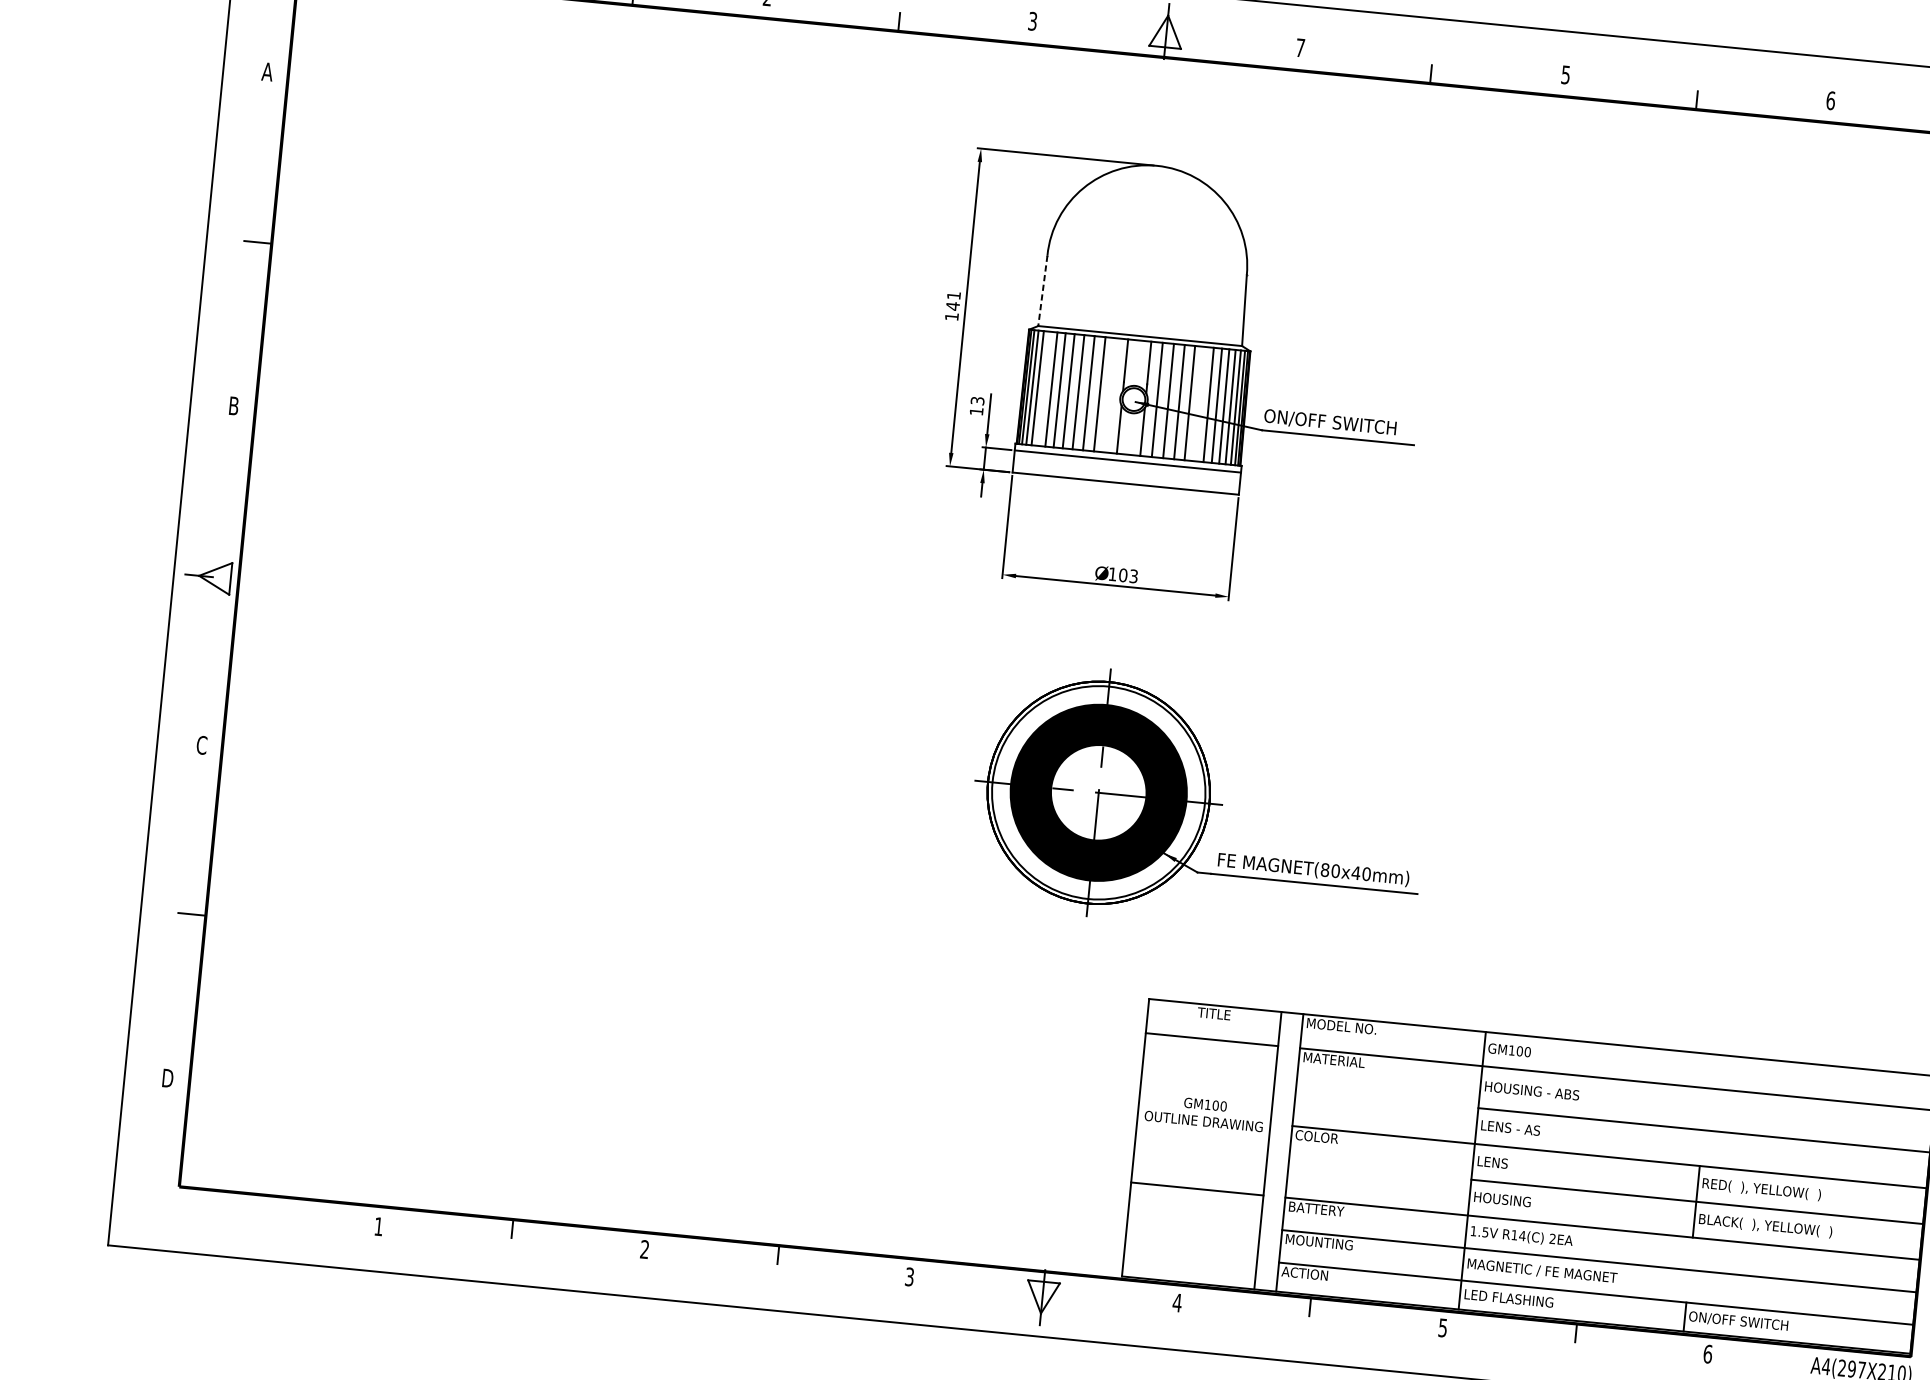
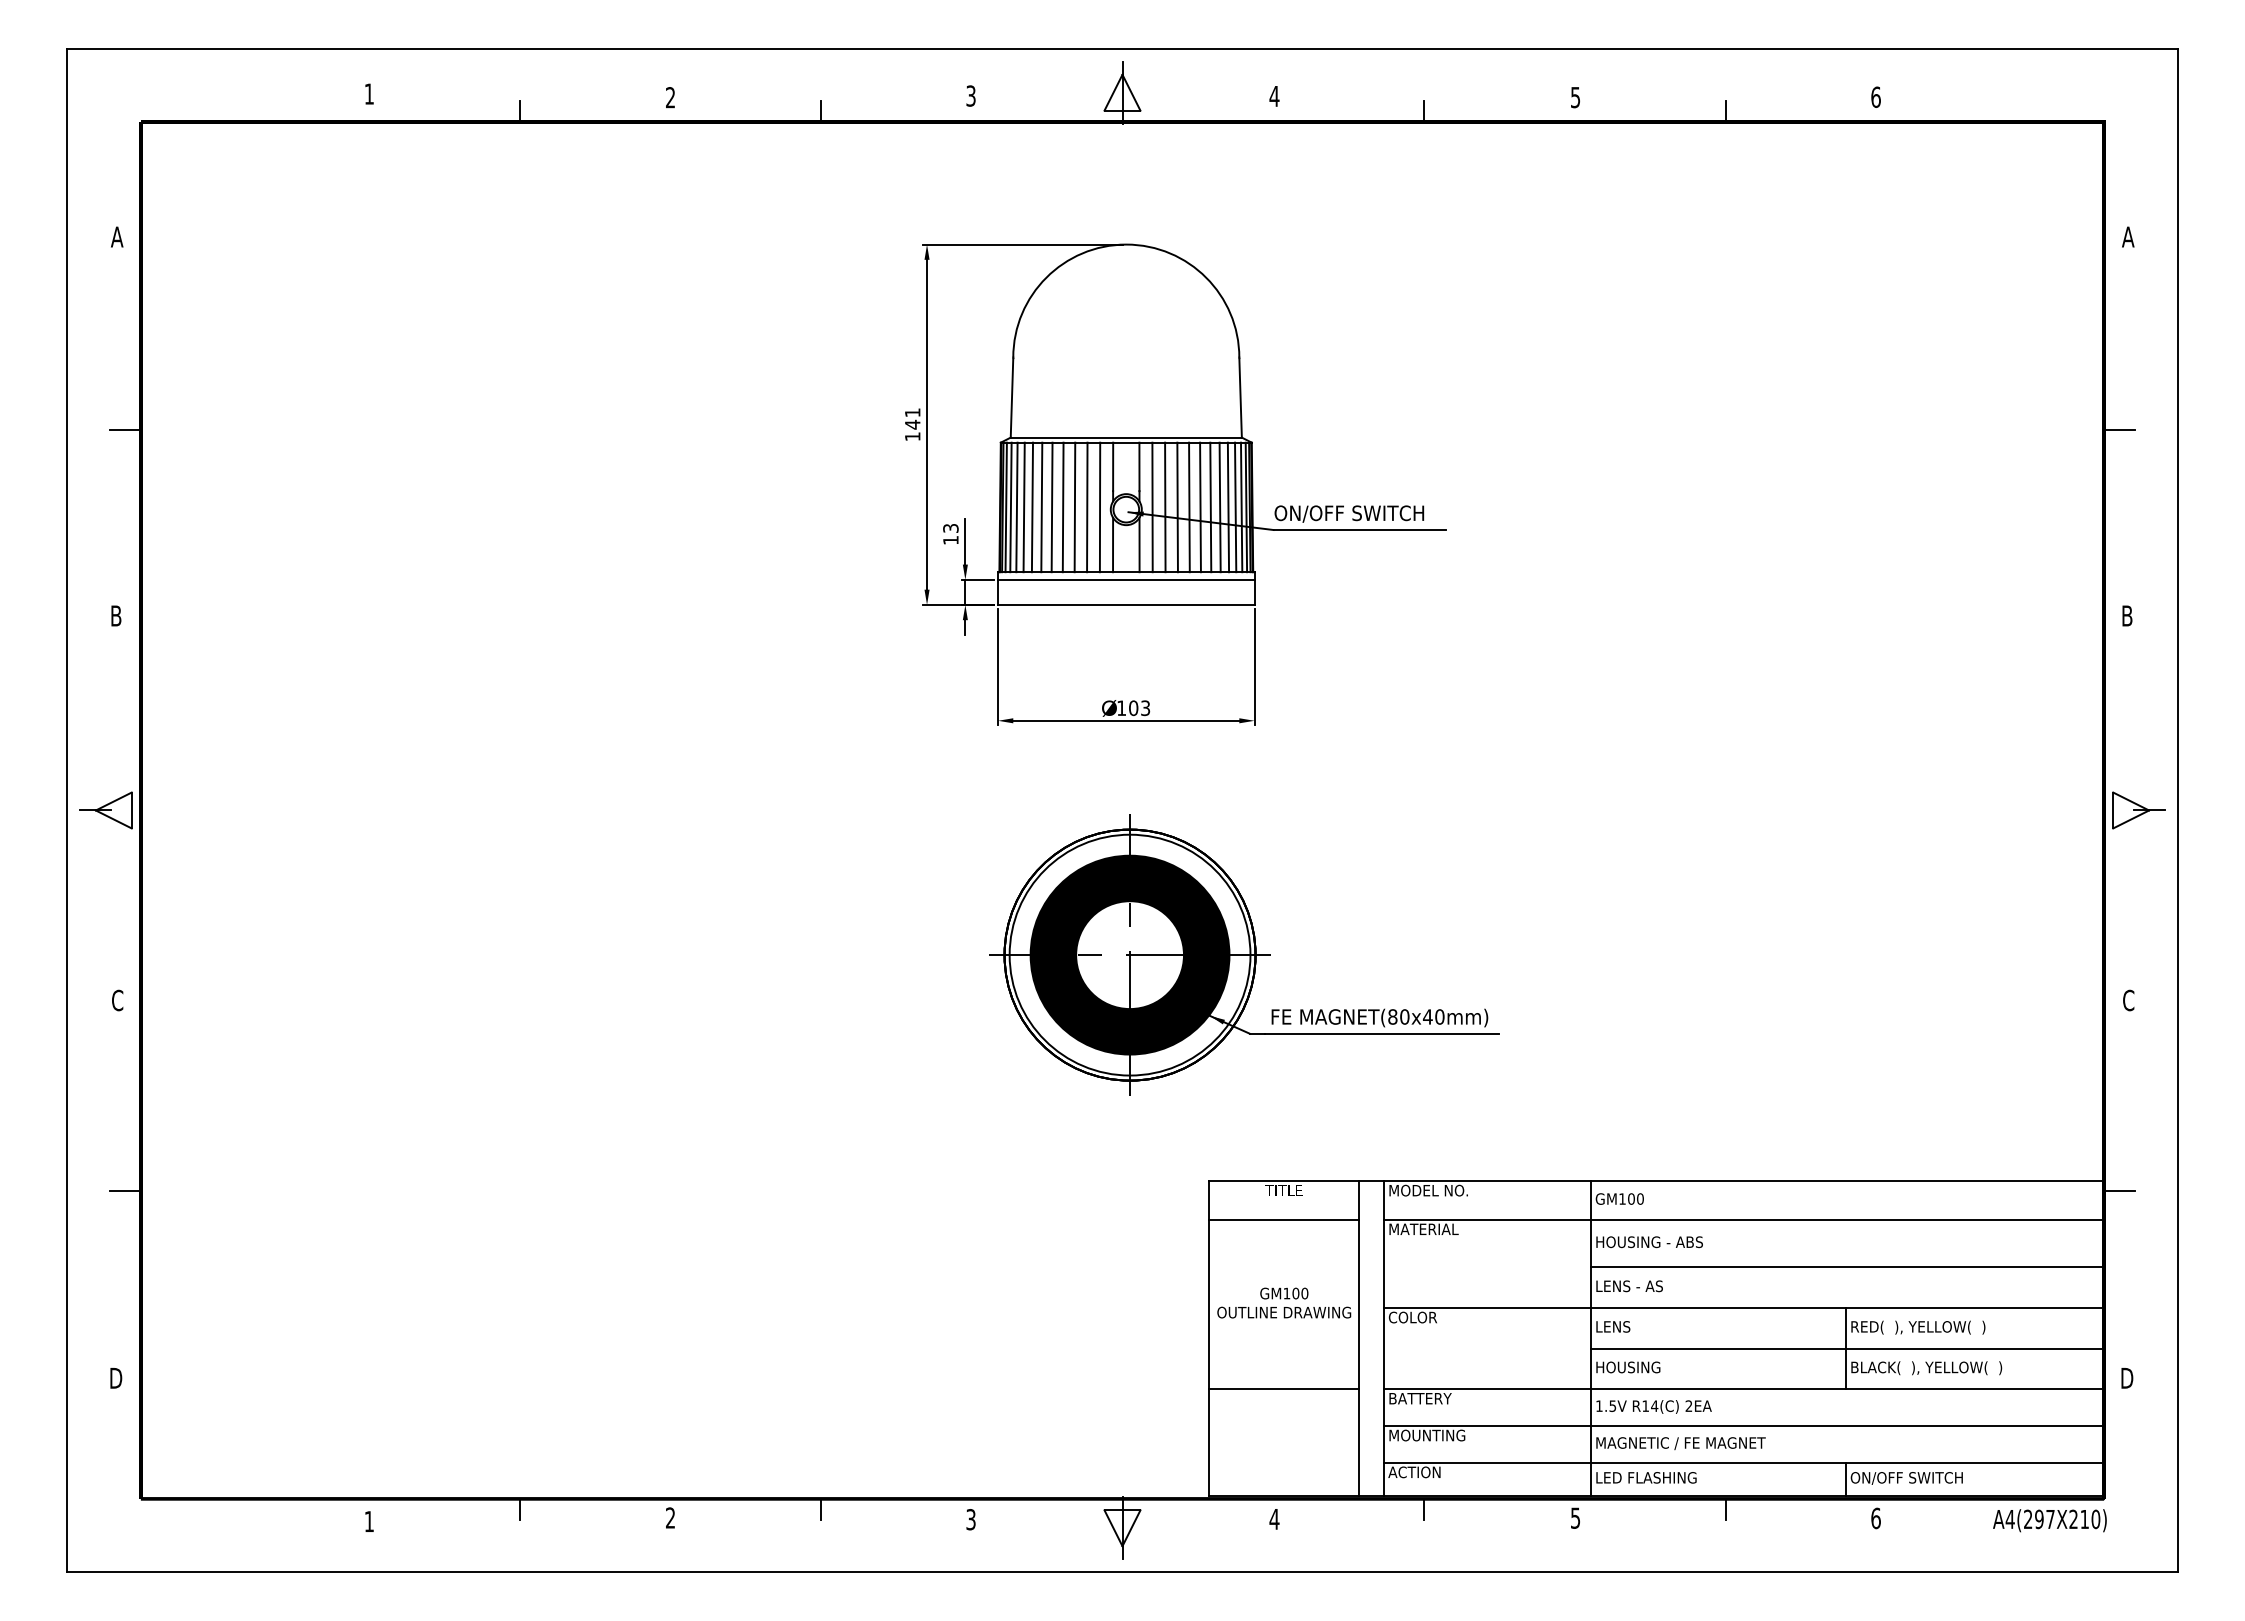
text: (1300, 48) -> (1274, 96), 7 -> 4
line: (1043, 291) -> (1012, 398), dashed -> solid
line: (1043, 388) -> (1023, 507), added
line: (1110, 395) -> (1099, 507), added
line: (1199, 404) -> (1200, 507), added

